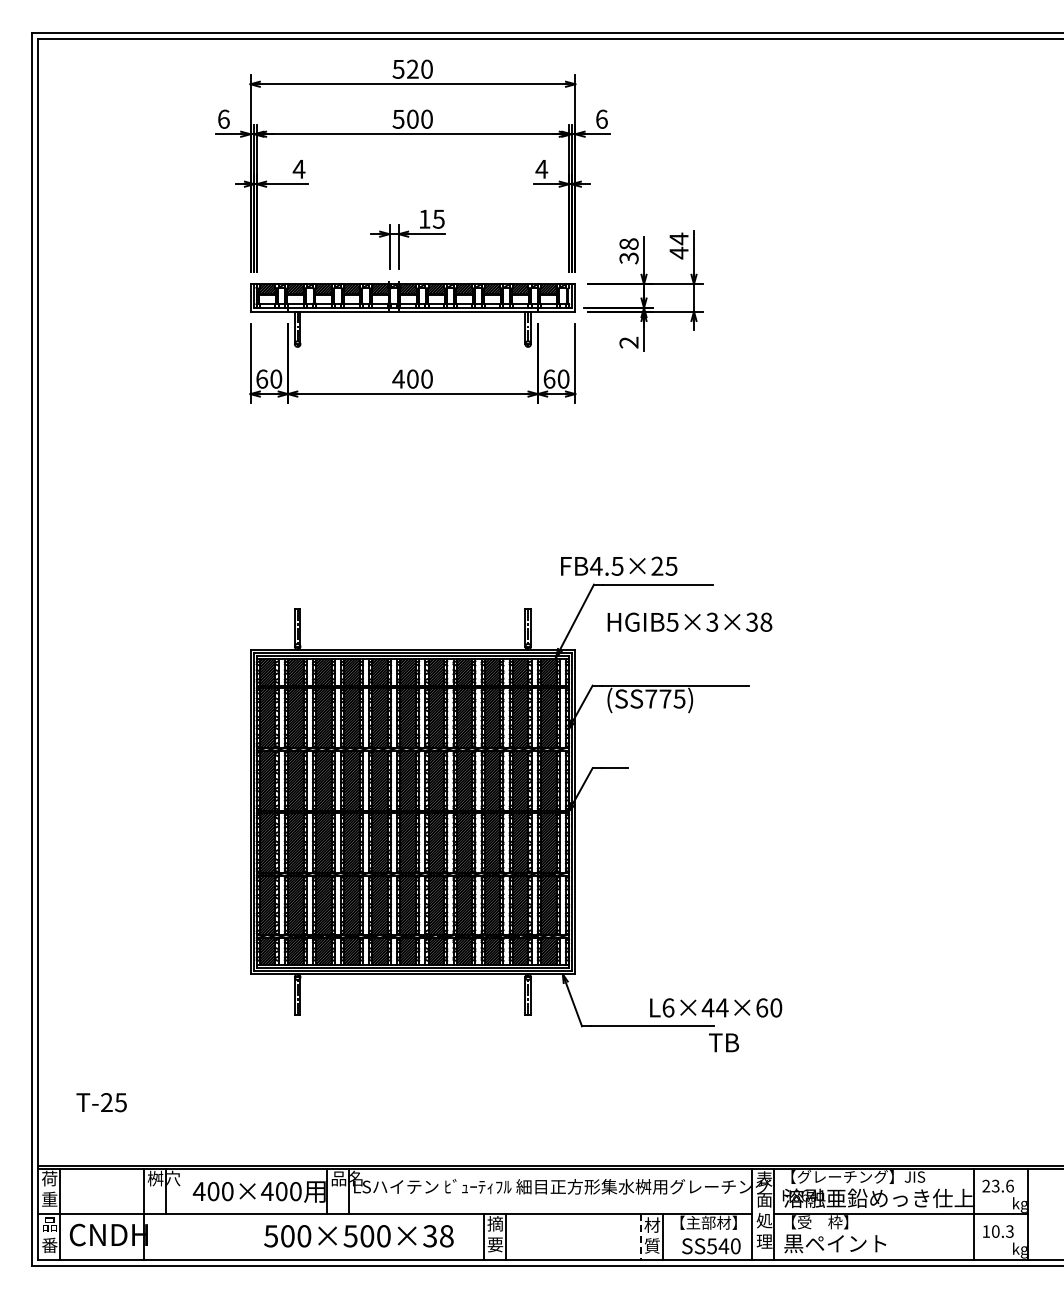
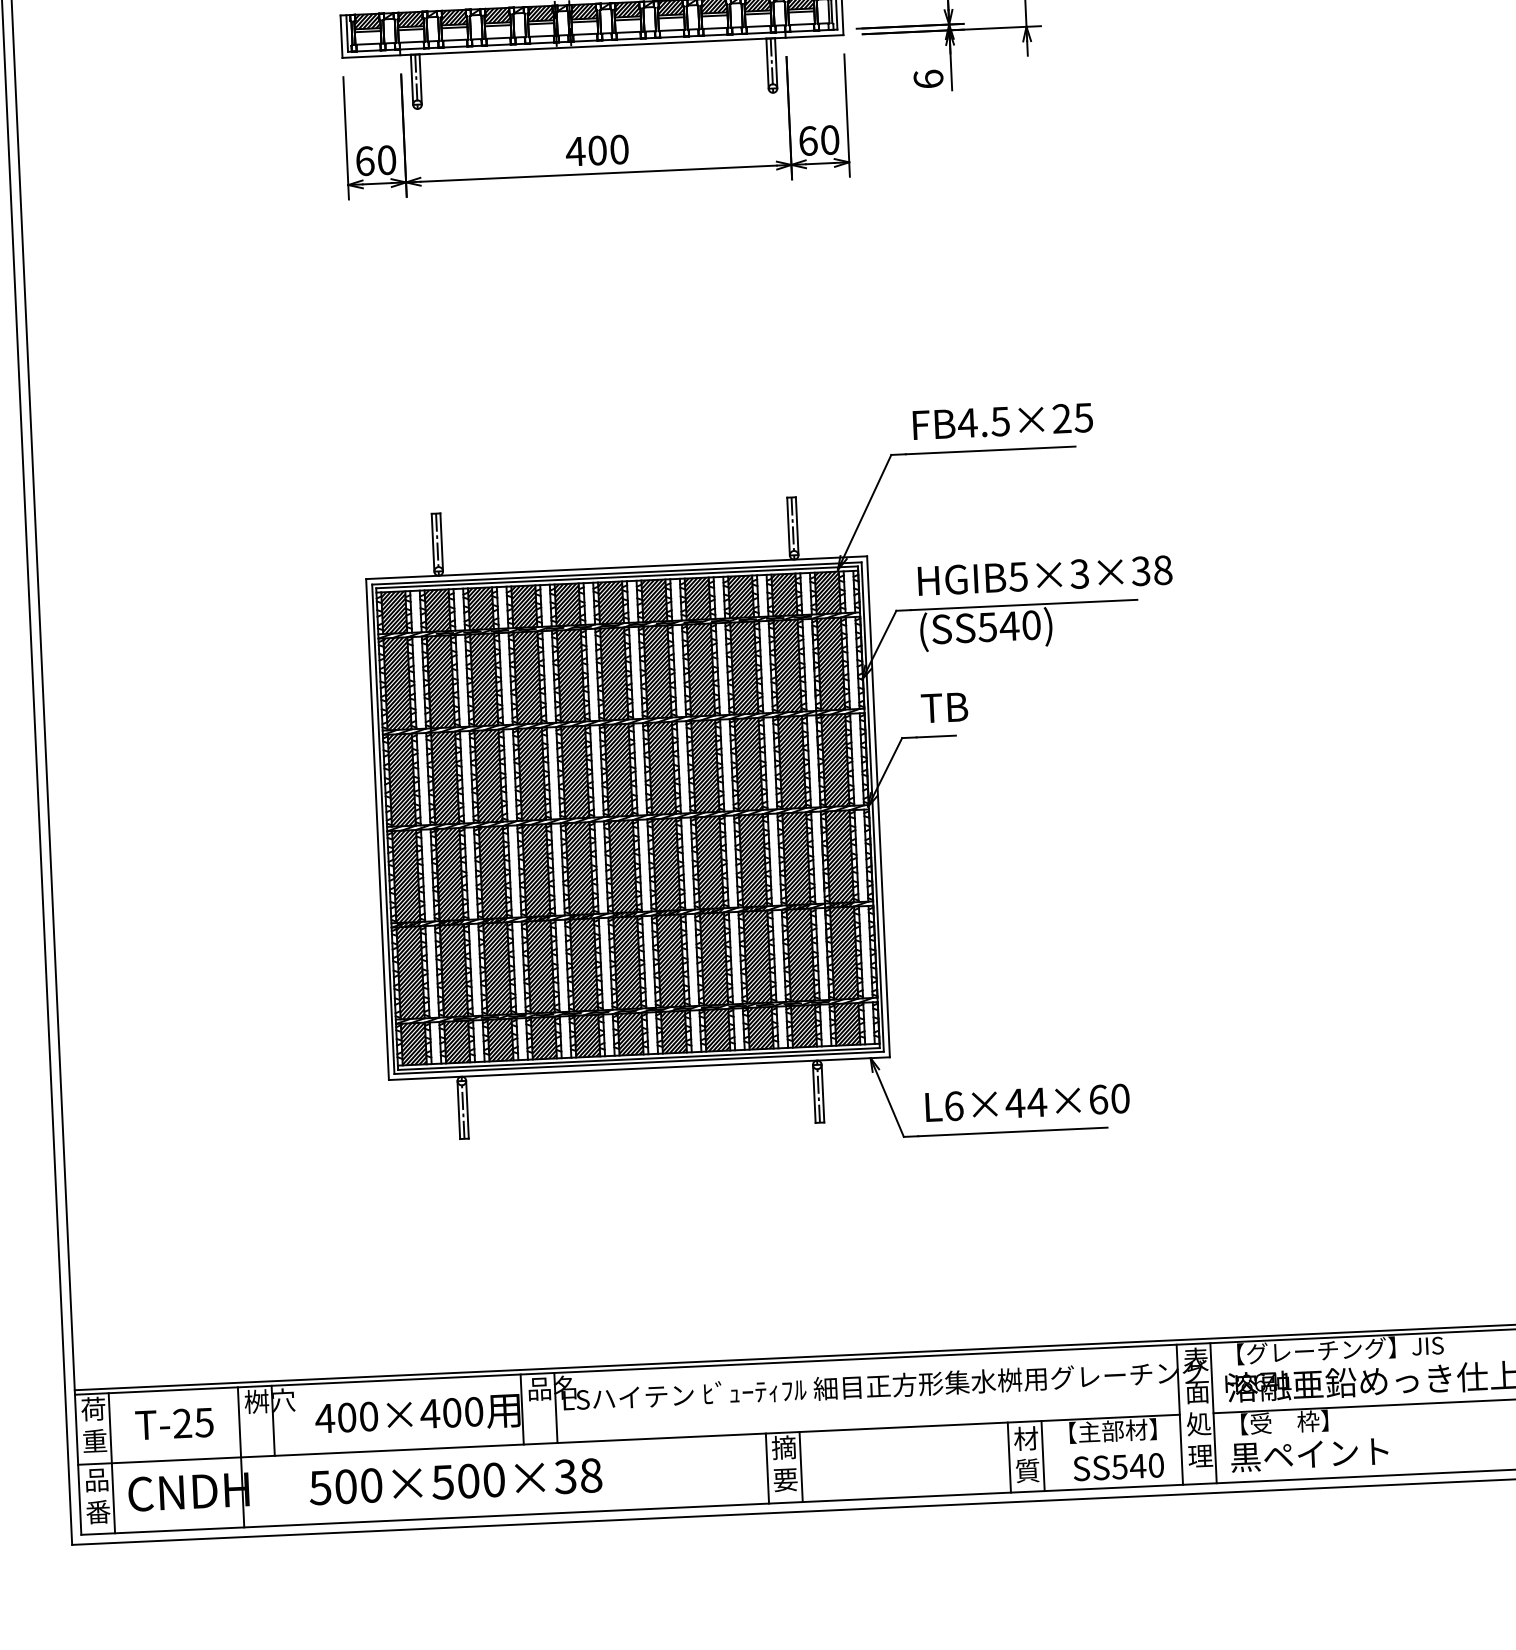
text: (628, 342) -> (927, 79), 2 -> 6
text: (619, 565) -> (1003, 420), moved
text: (689, 621) -> (1044, 574), moved
text: (665, 698) -> (1009, 625), (SS775) -> (SS540)
text: (716, 1007) -> (1028, 1102), moved
text: (723, 1042) -> (943, 707), moved
text: (101, 1102) -> (174, 1423), moved
text: (358, 1236) -> (455, 1482), moved
line: (640, 1236) -> (1008, 1457), dashed -> solid

